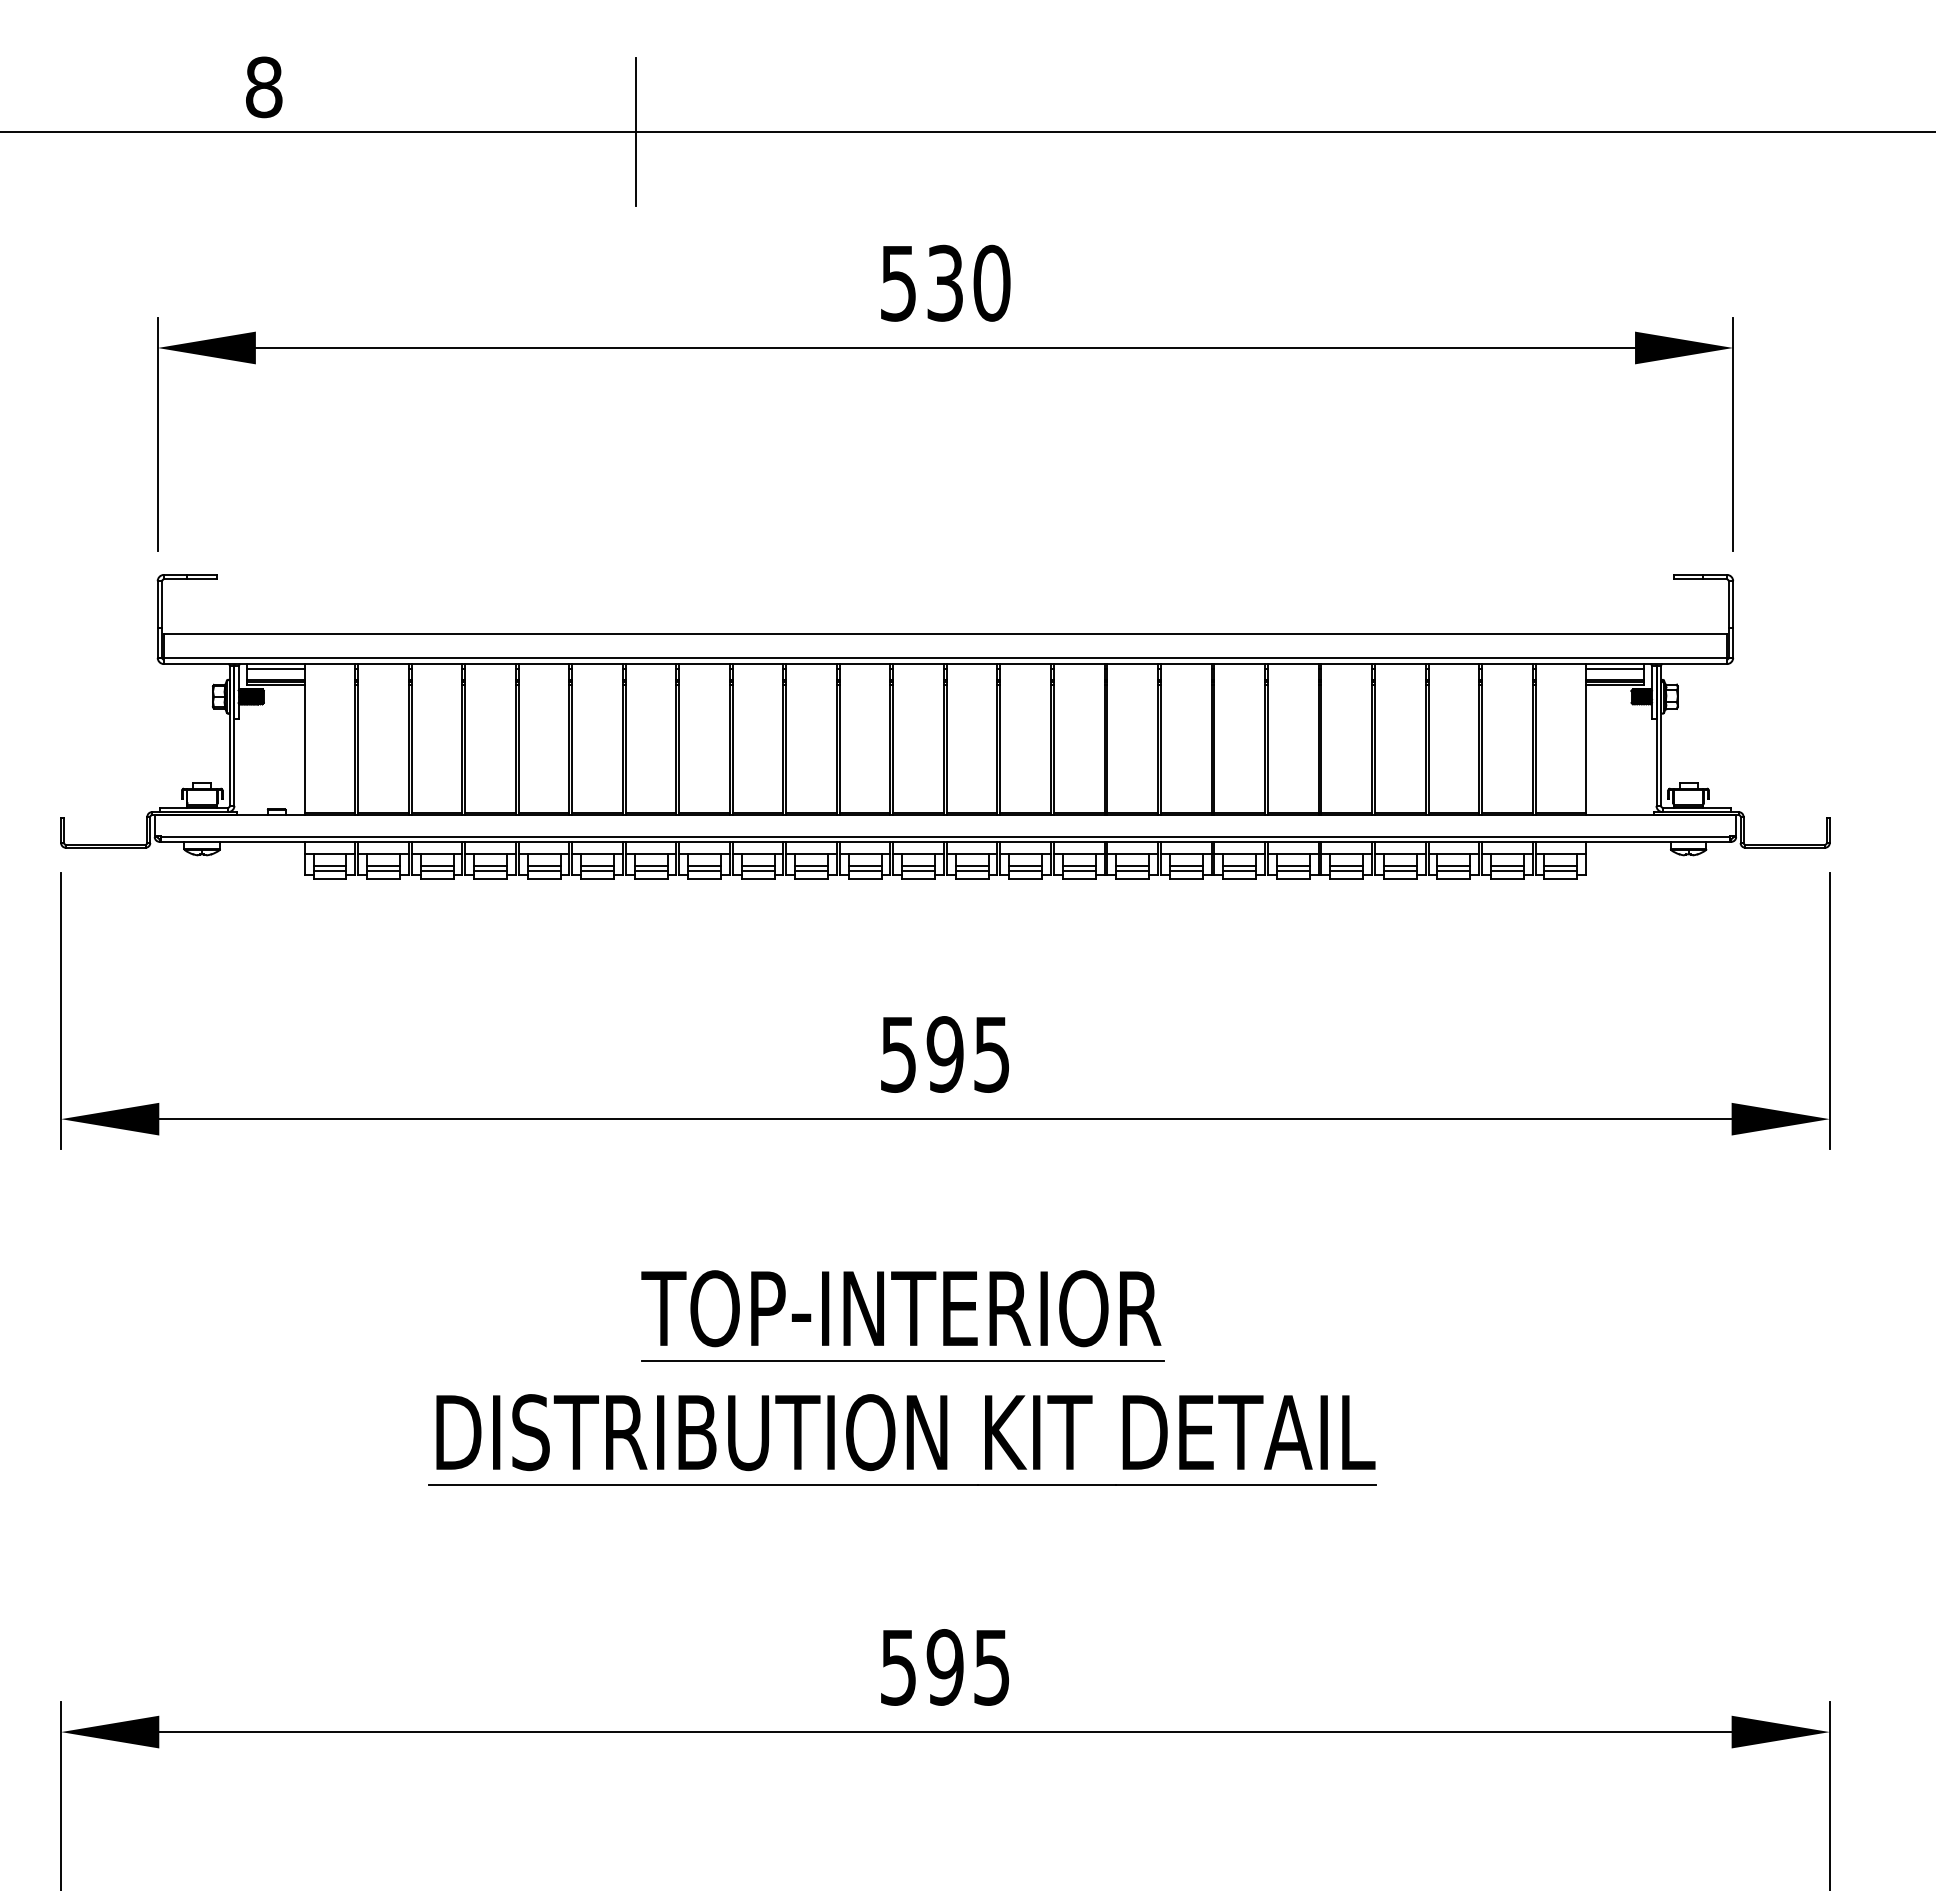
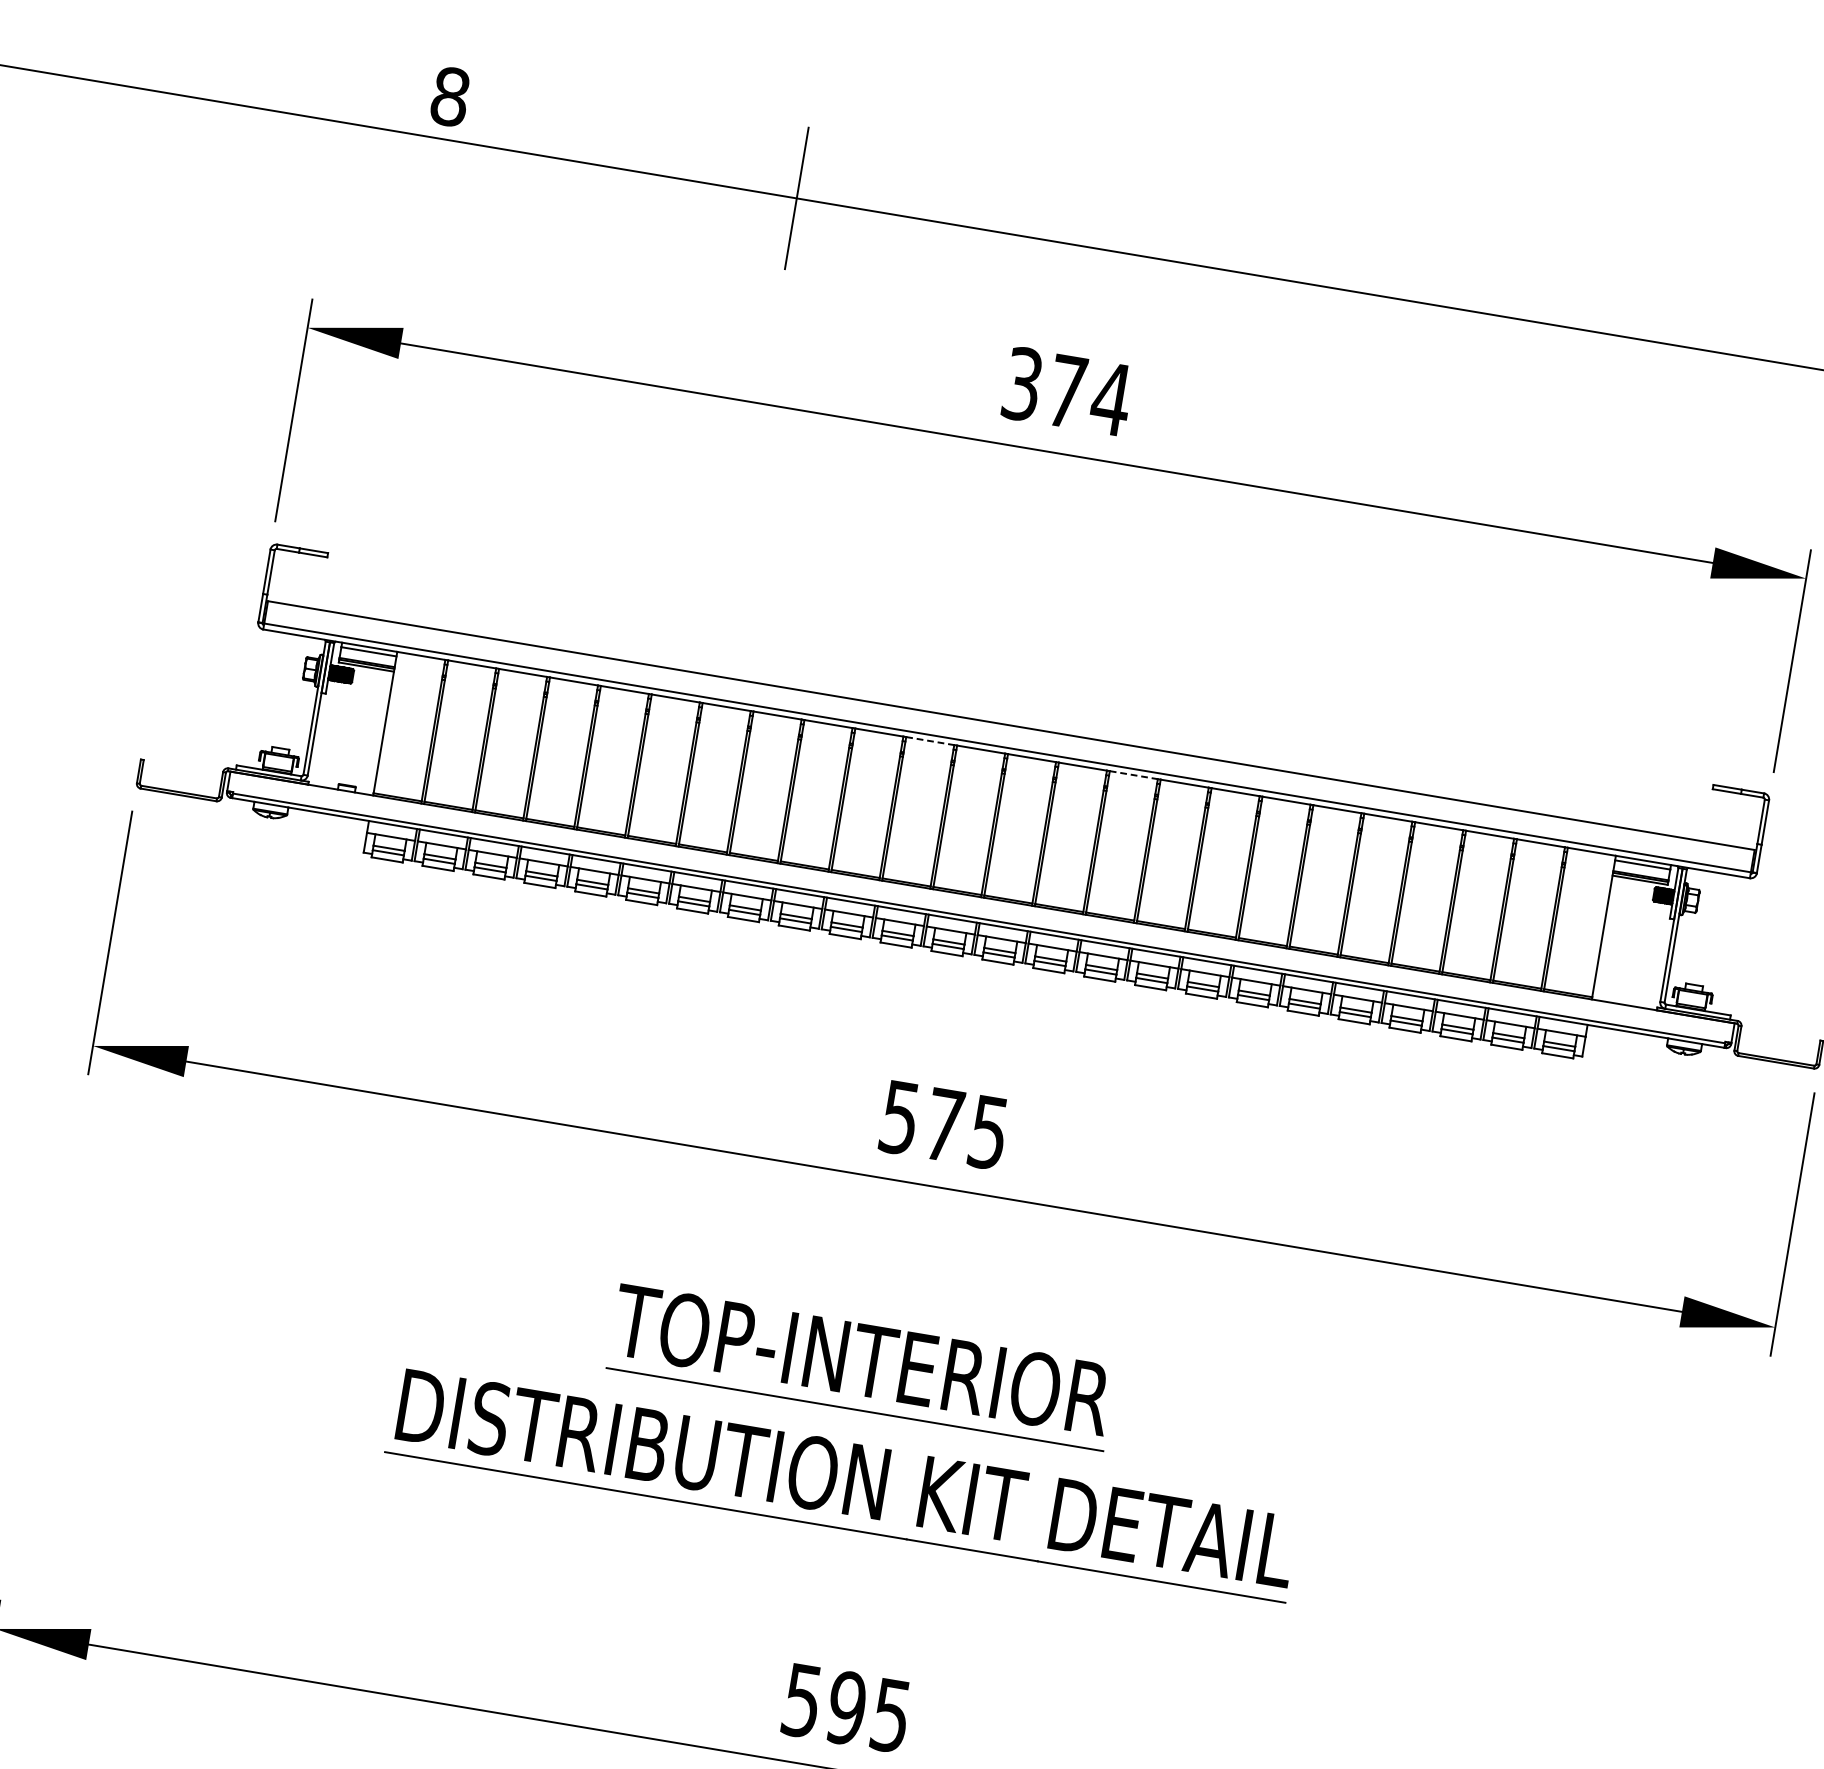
text: (946, 282) -> (1068, 391), 530 -> 374
line: (865, 664) -> (930, 741), solid -> dashed
line: (1079, 664) -> (1134, 775), solid -> dashed
text: (944, 1054) -> (943, 1125), 595 -> 575

